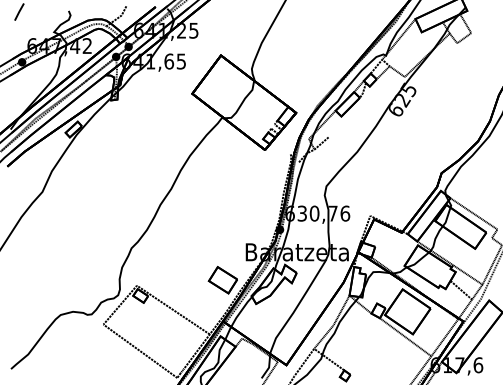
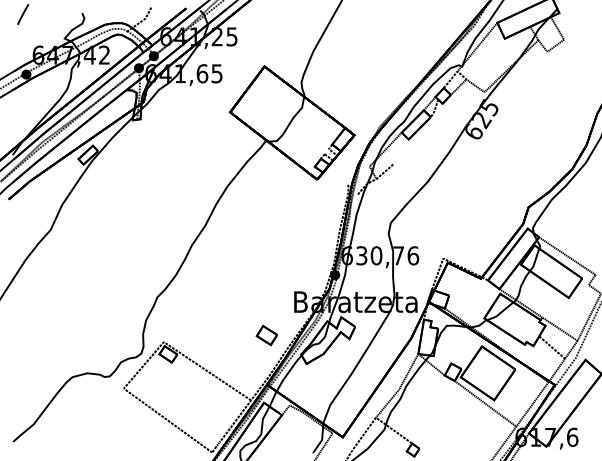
part: (222, 280) -> (266, 335), size x0.6

